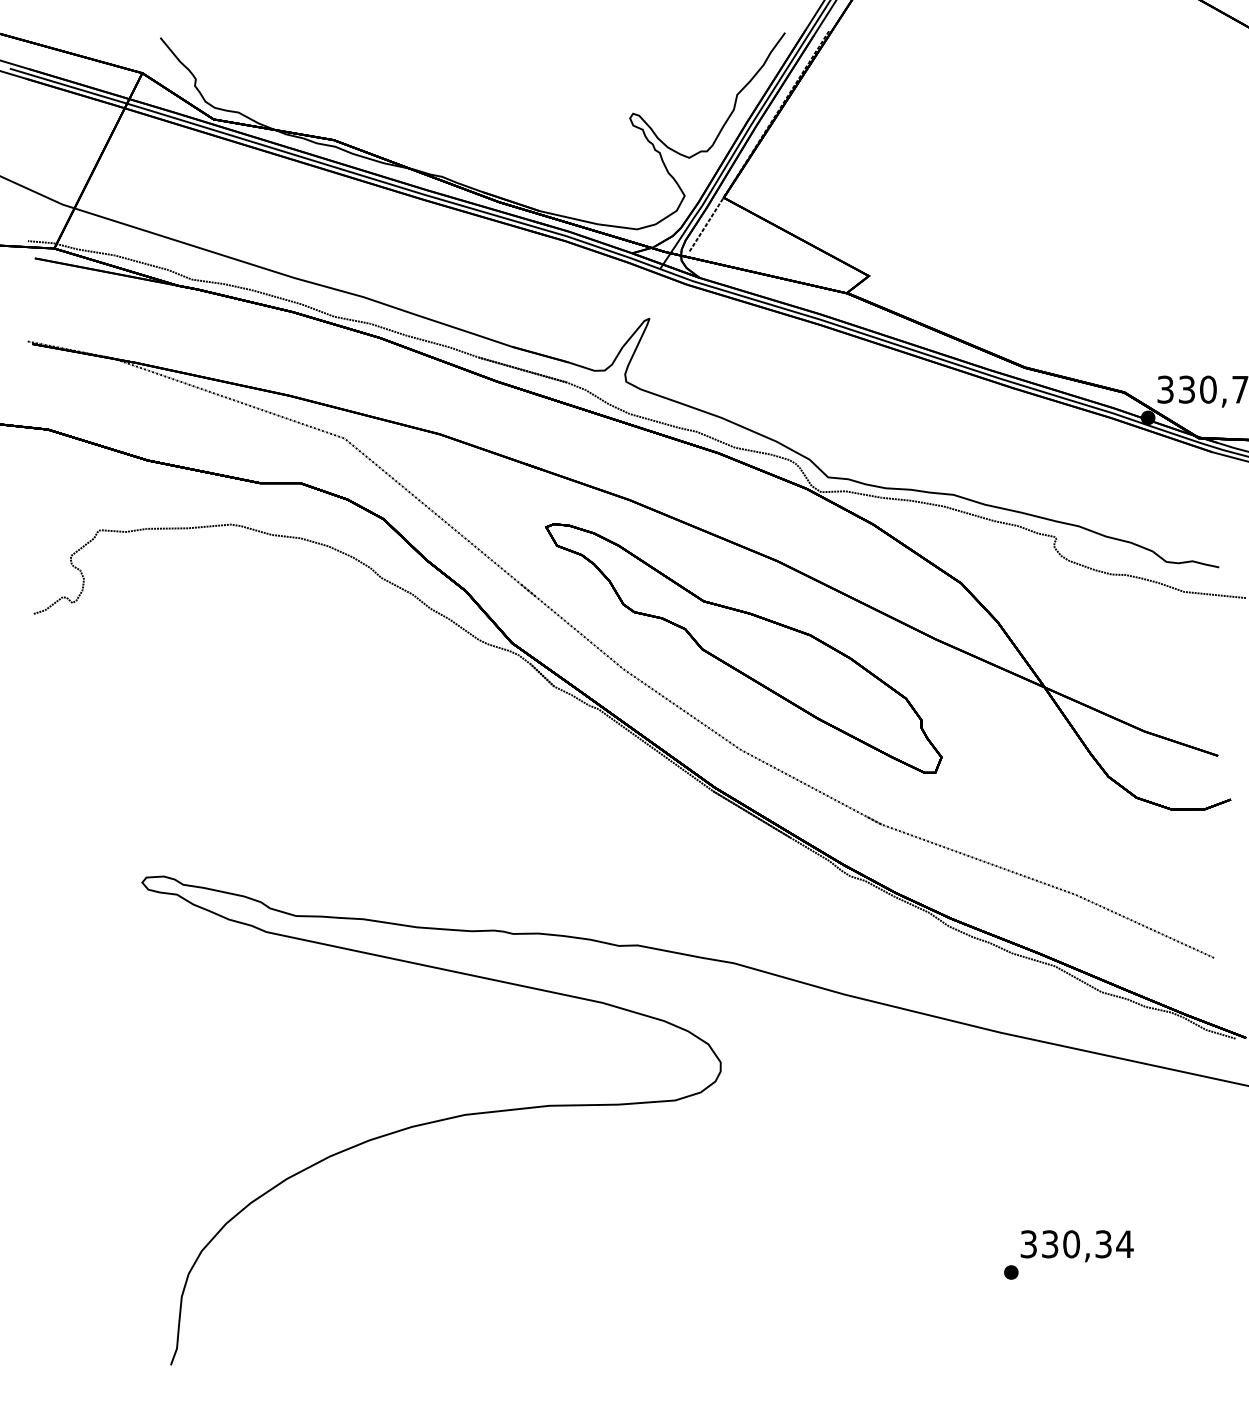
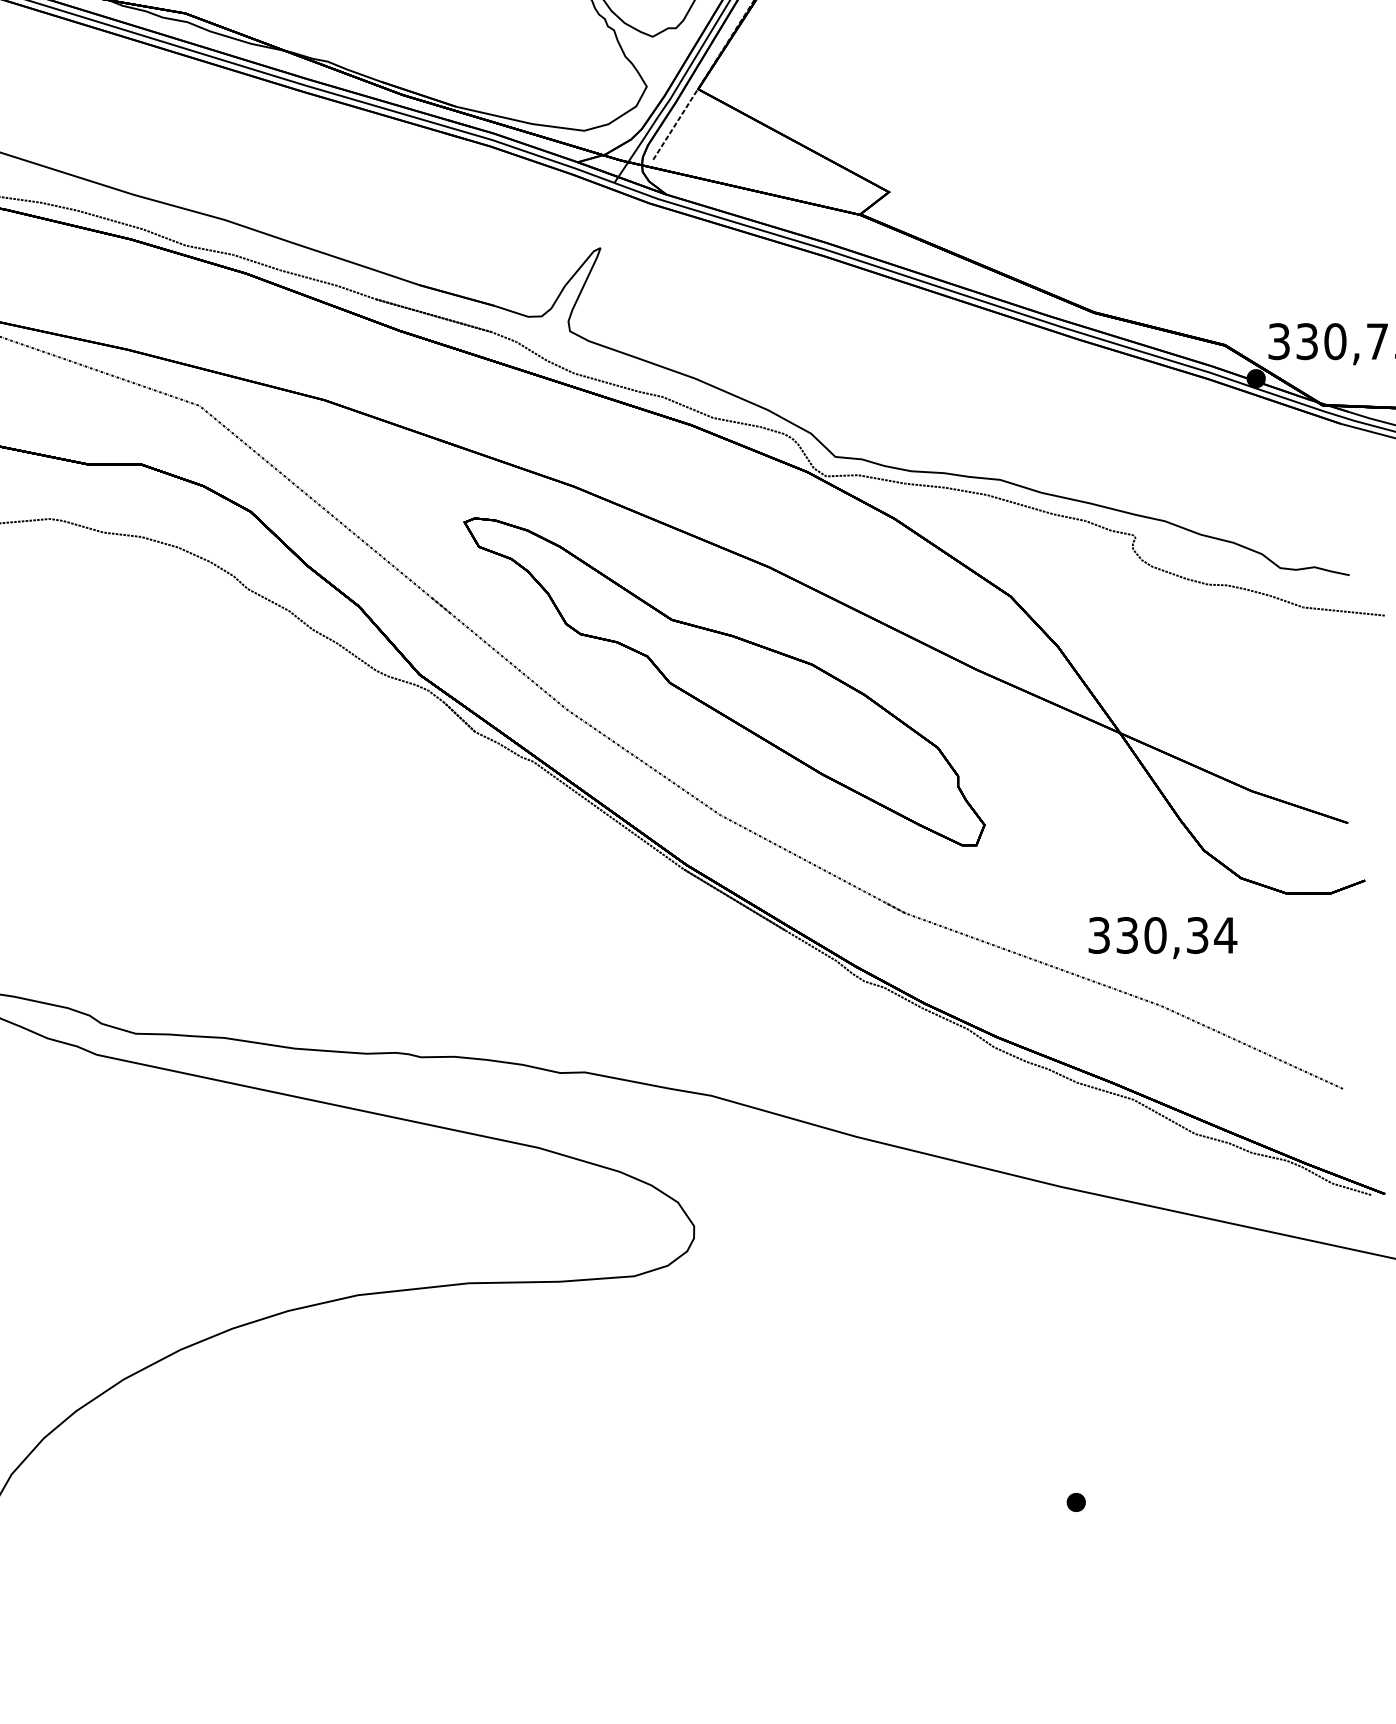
text: (1076, 1246) -> (1161, 938), moved

